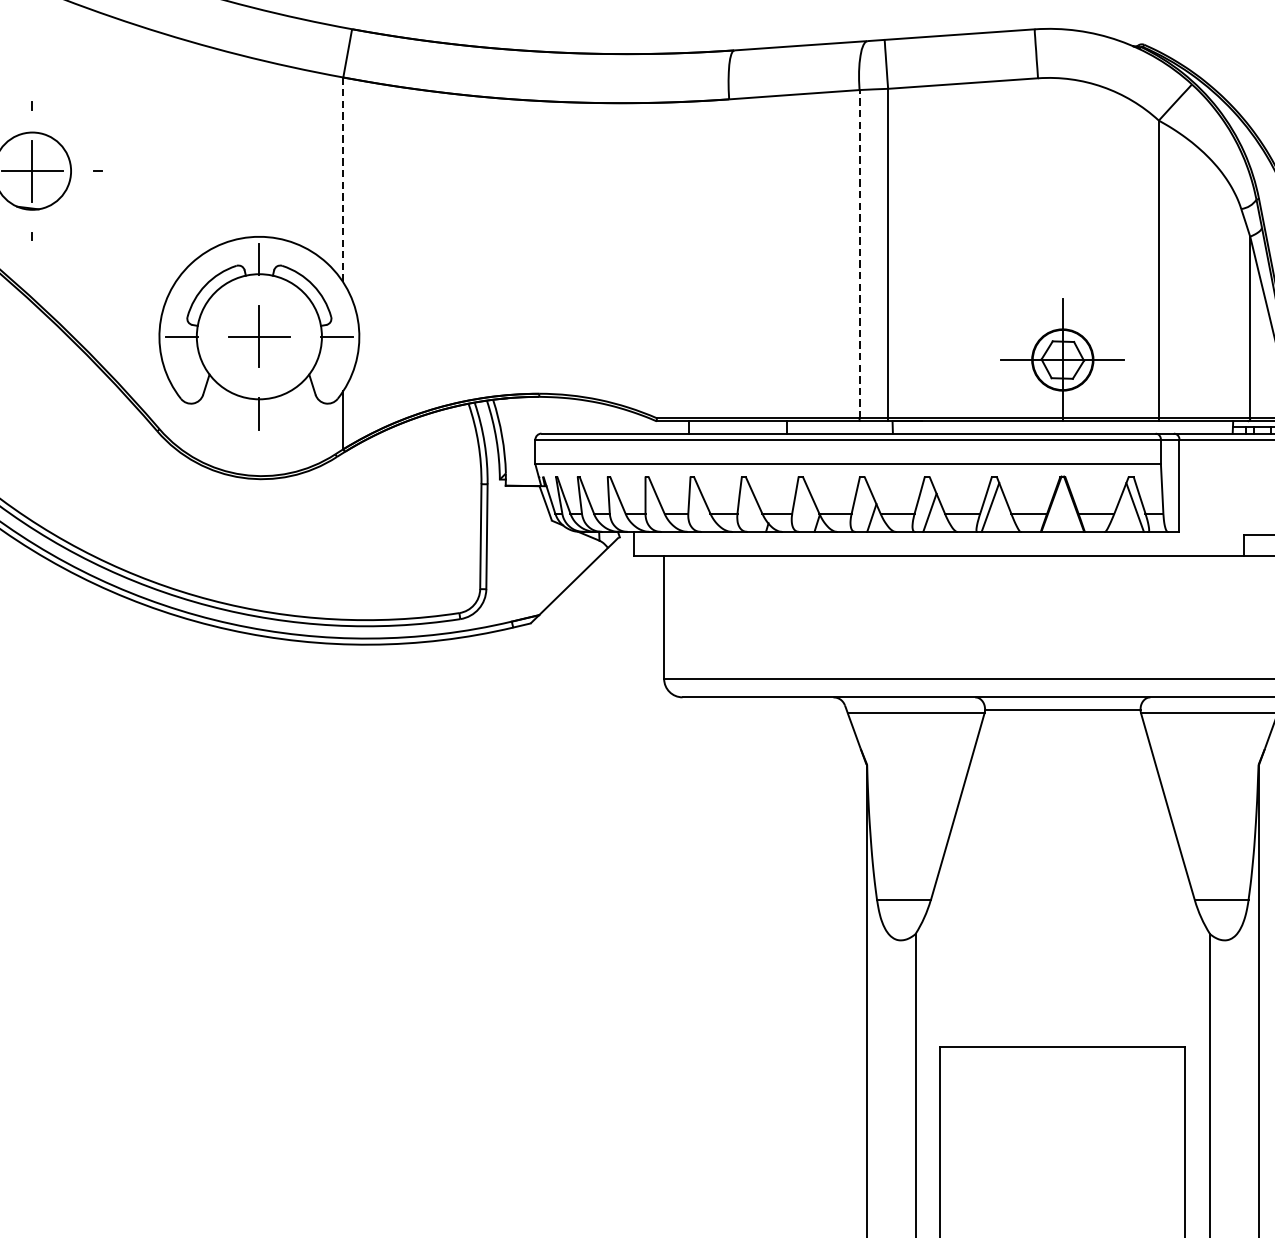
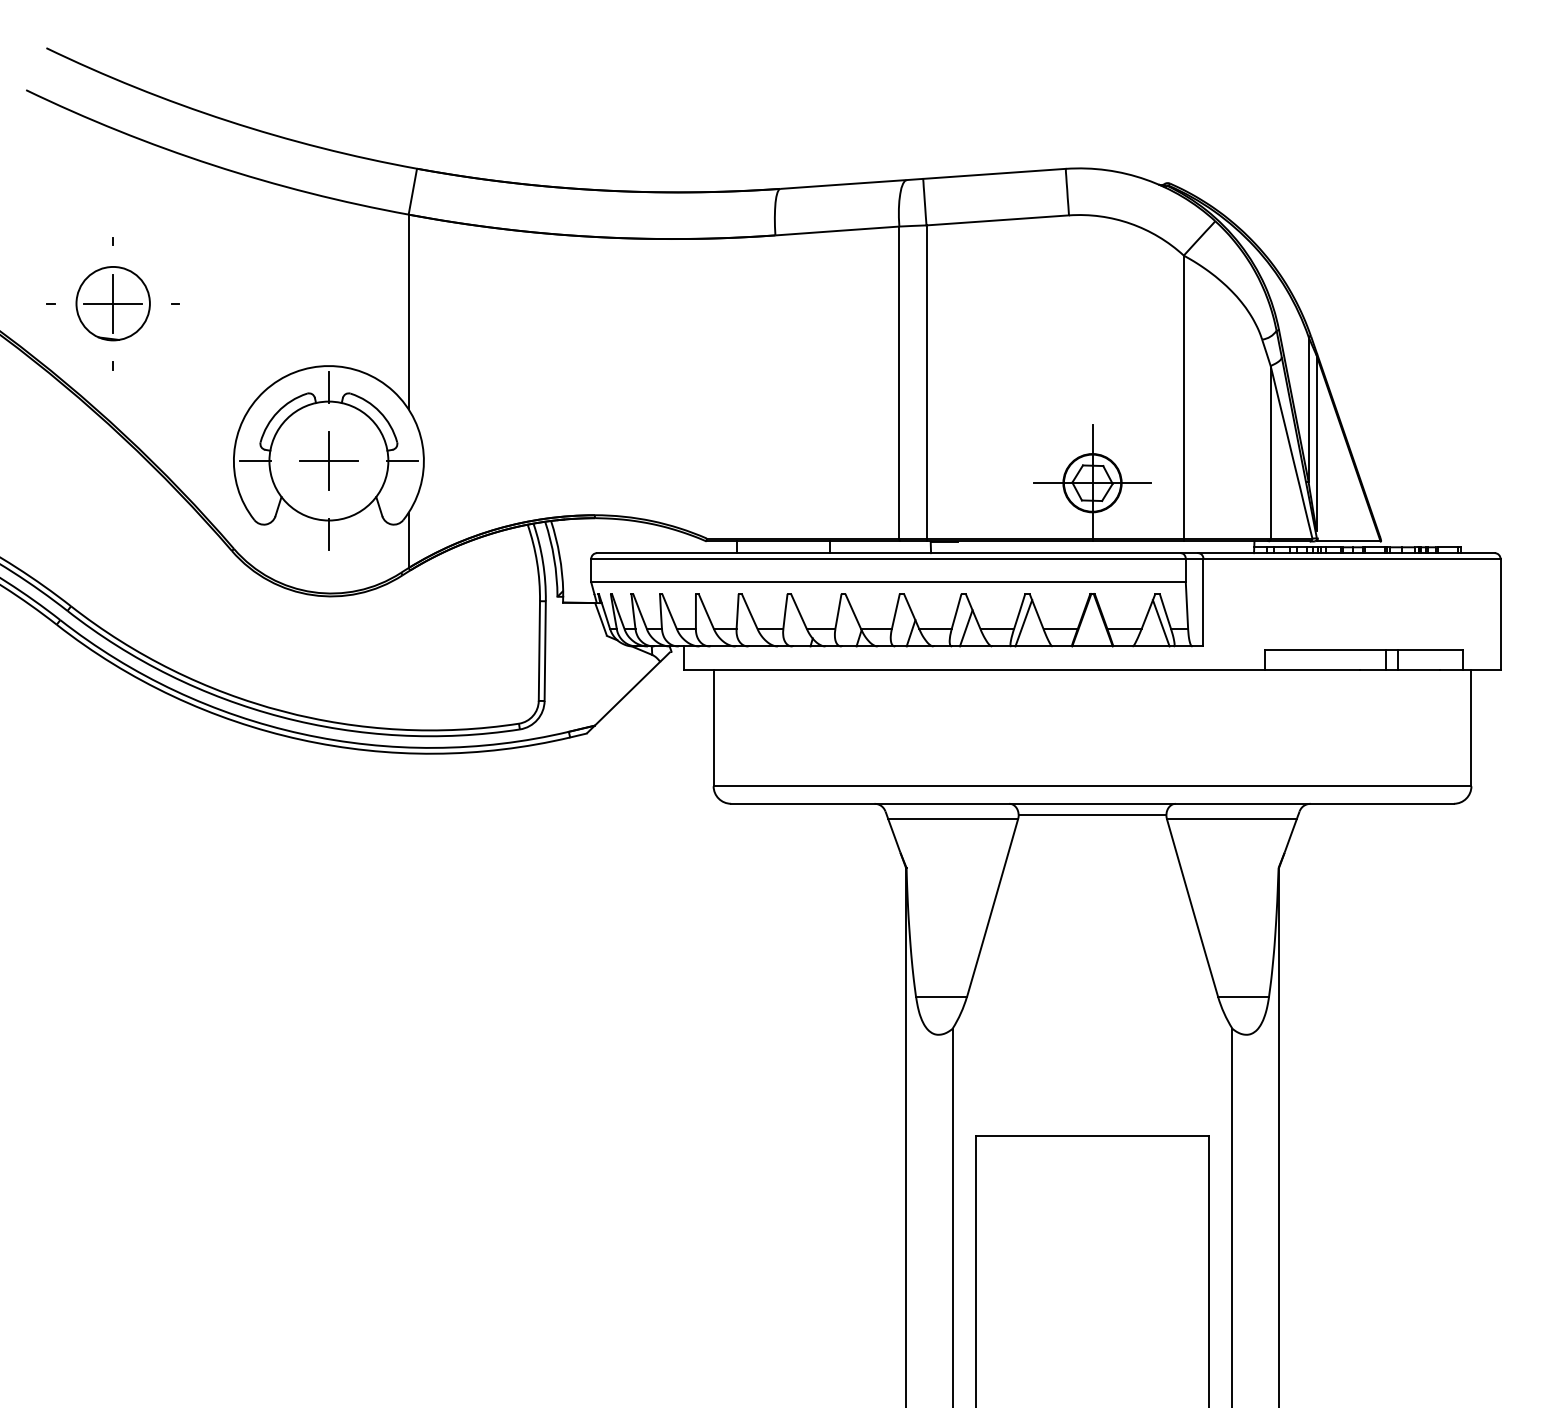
line: (343, 180) -> (408, 312), dashed -> solid
line: (859, 254) -> (899, 382), dashed -> solid

